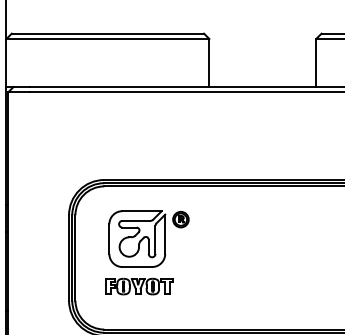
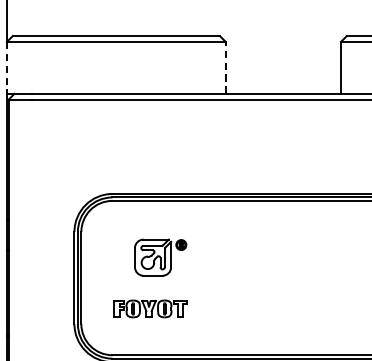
line: (209, 62) -> (225, 67), solid -> dashed
line: (6, 63) -> (7, 68), solid -> dashed
part: (148, 238) -> (160, 257), size x0.6

